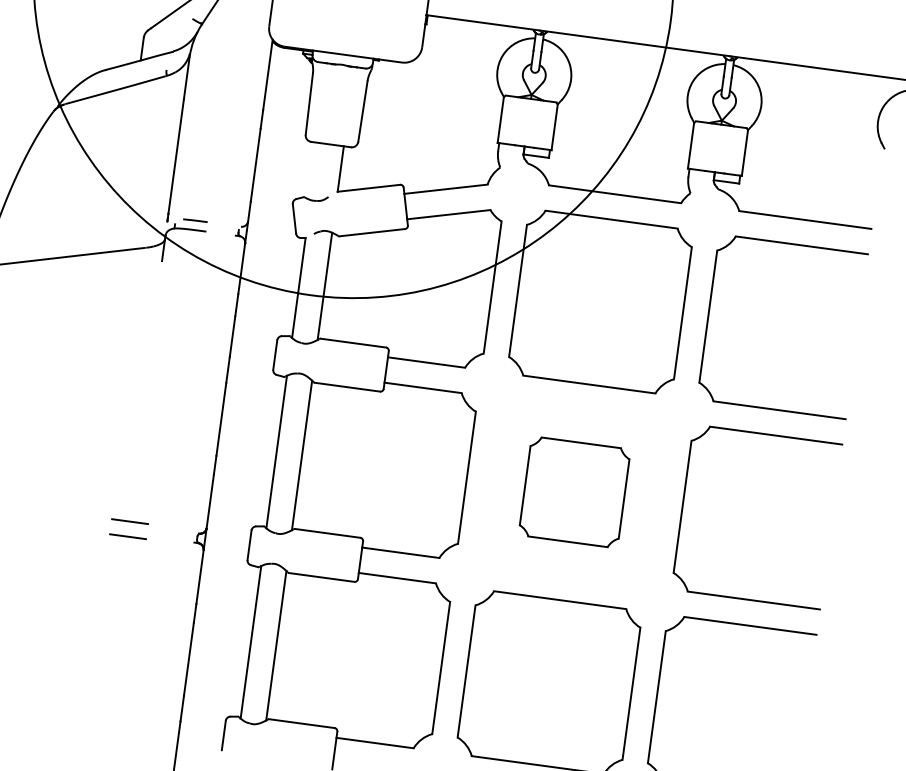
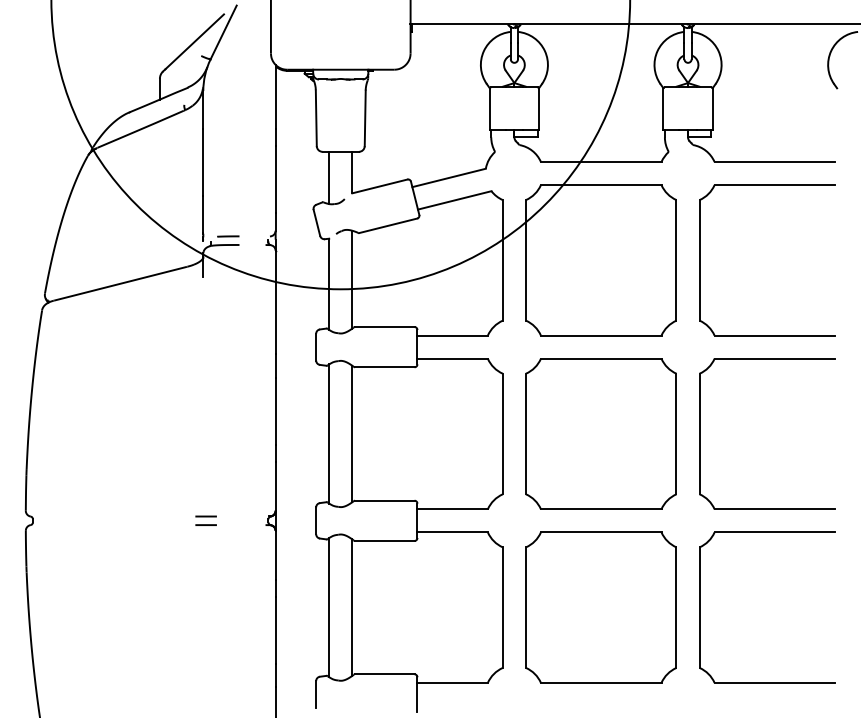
line: (315, 171) -> (329, 177), added
part: (574, 491) -> (600, 433), size x1.67
part: (128, 528) -> (205, 520), size x0.62

